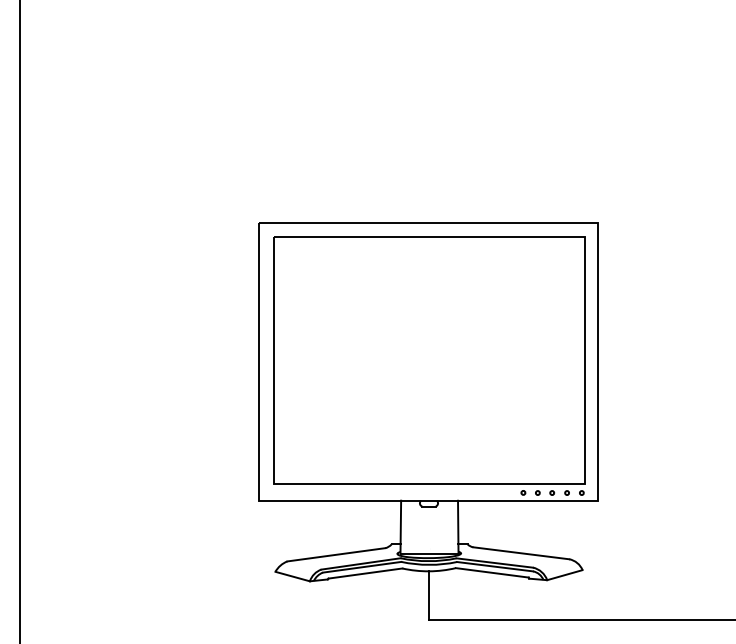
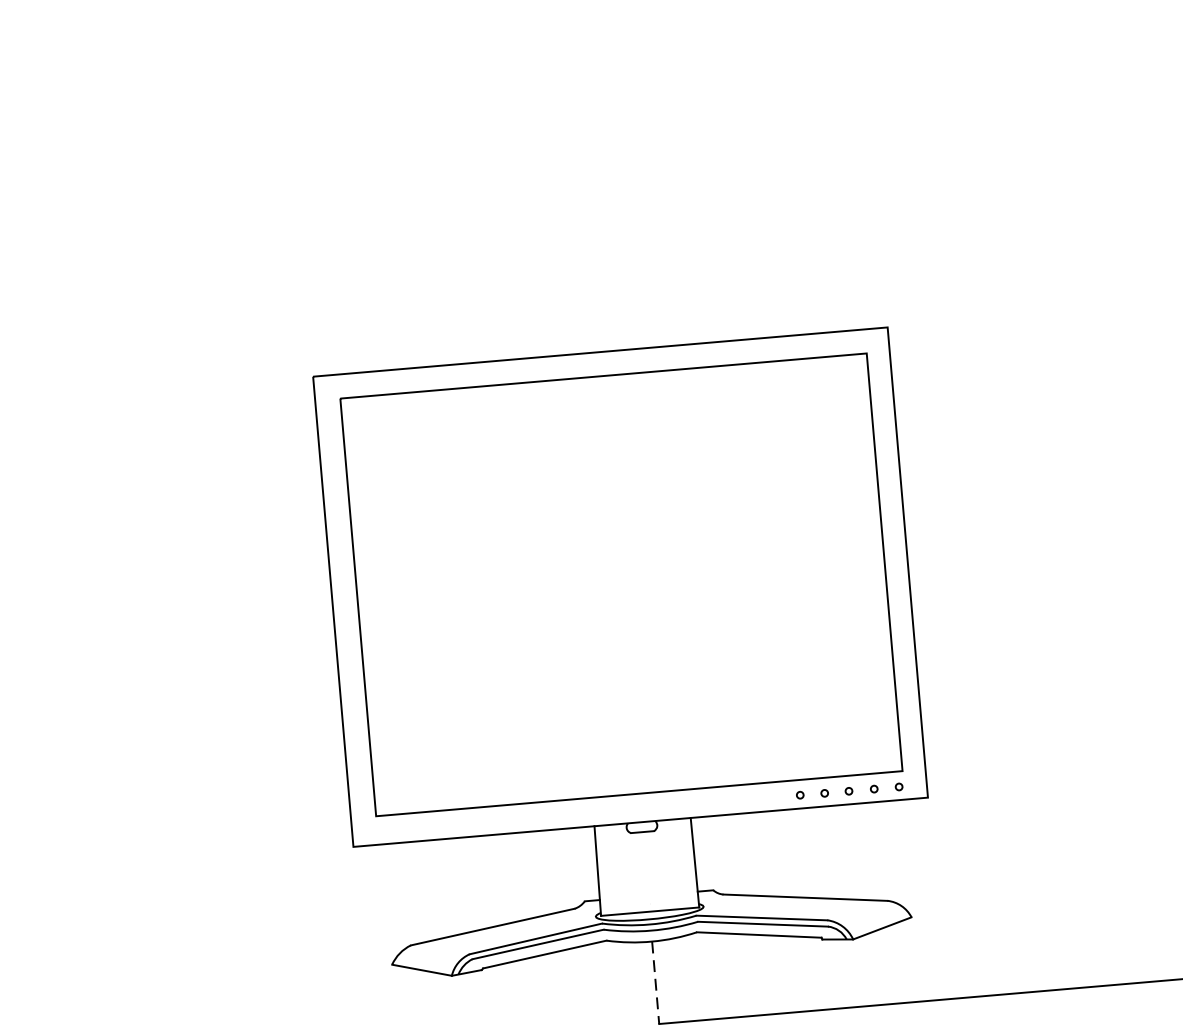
line: (429, 596) -> (656, 984), solid -> dashed

